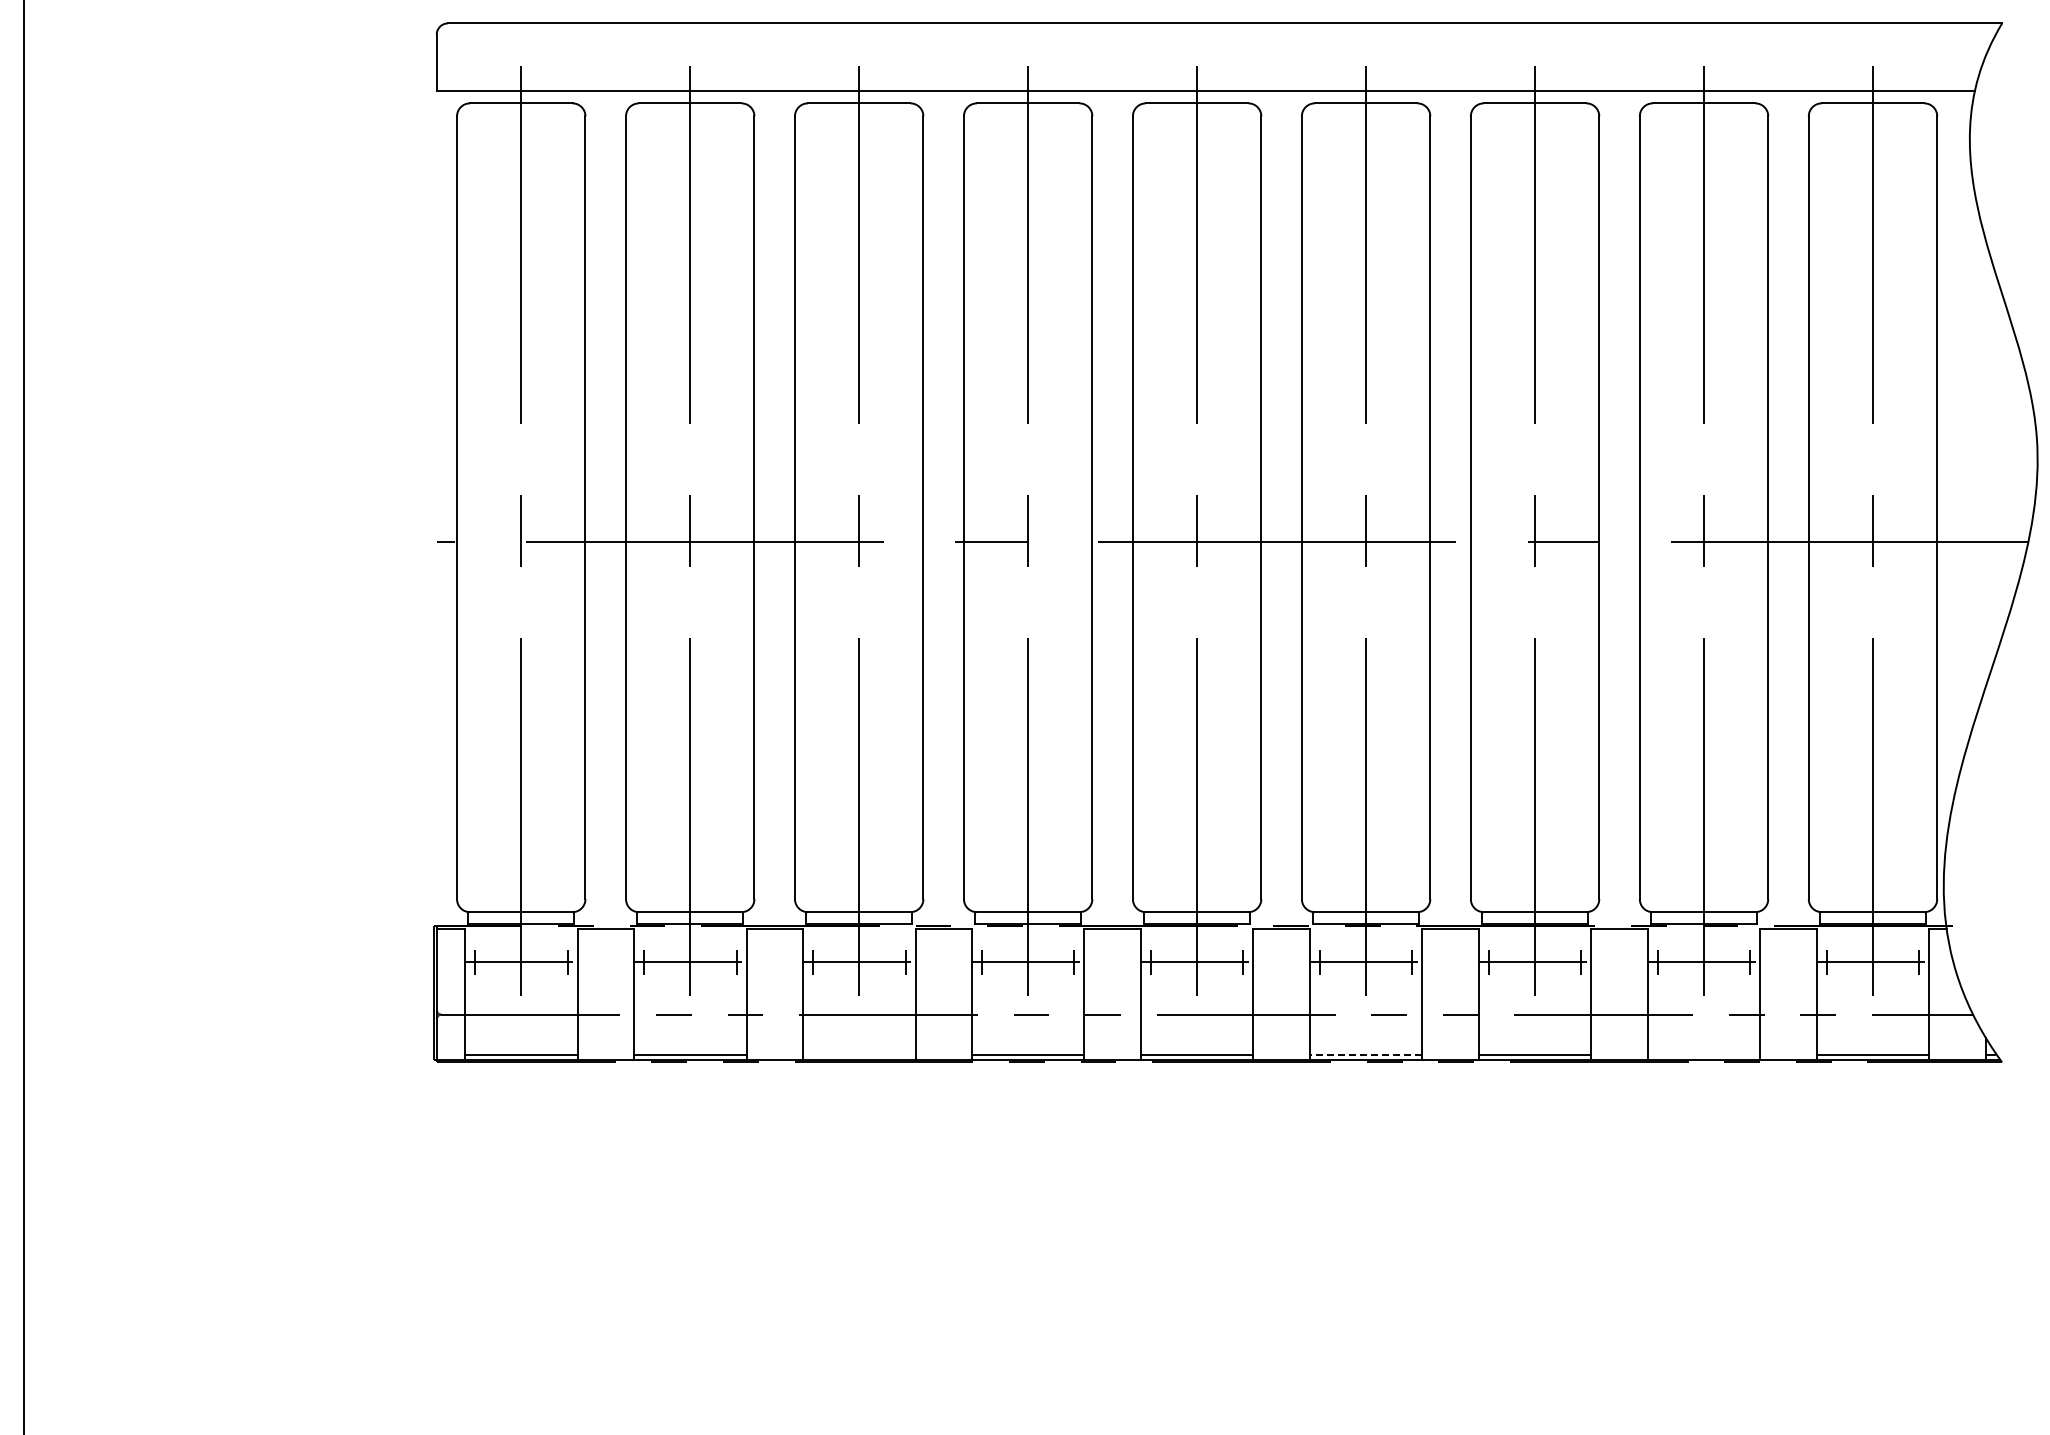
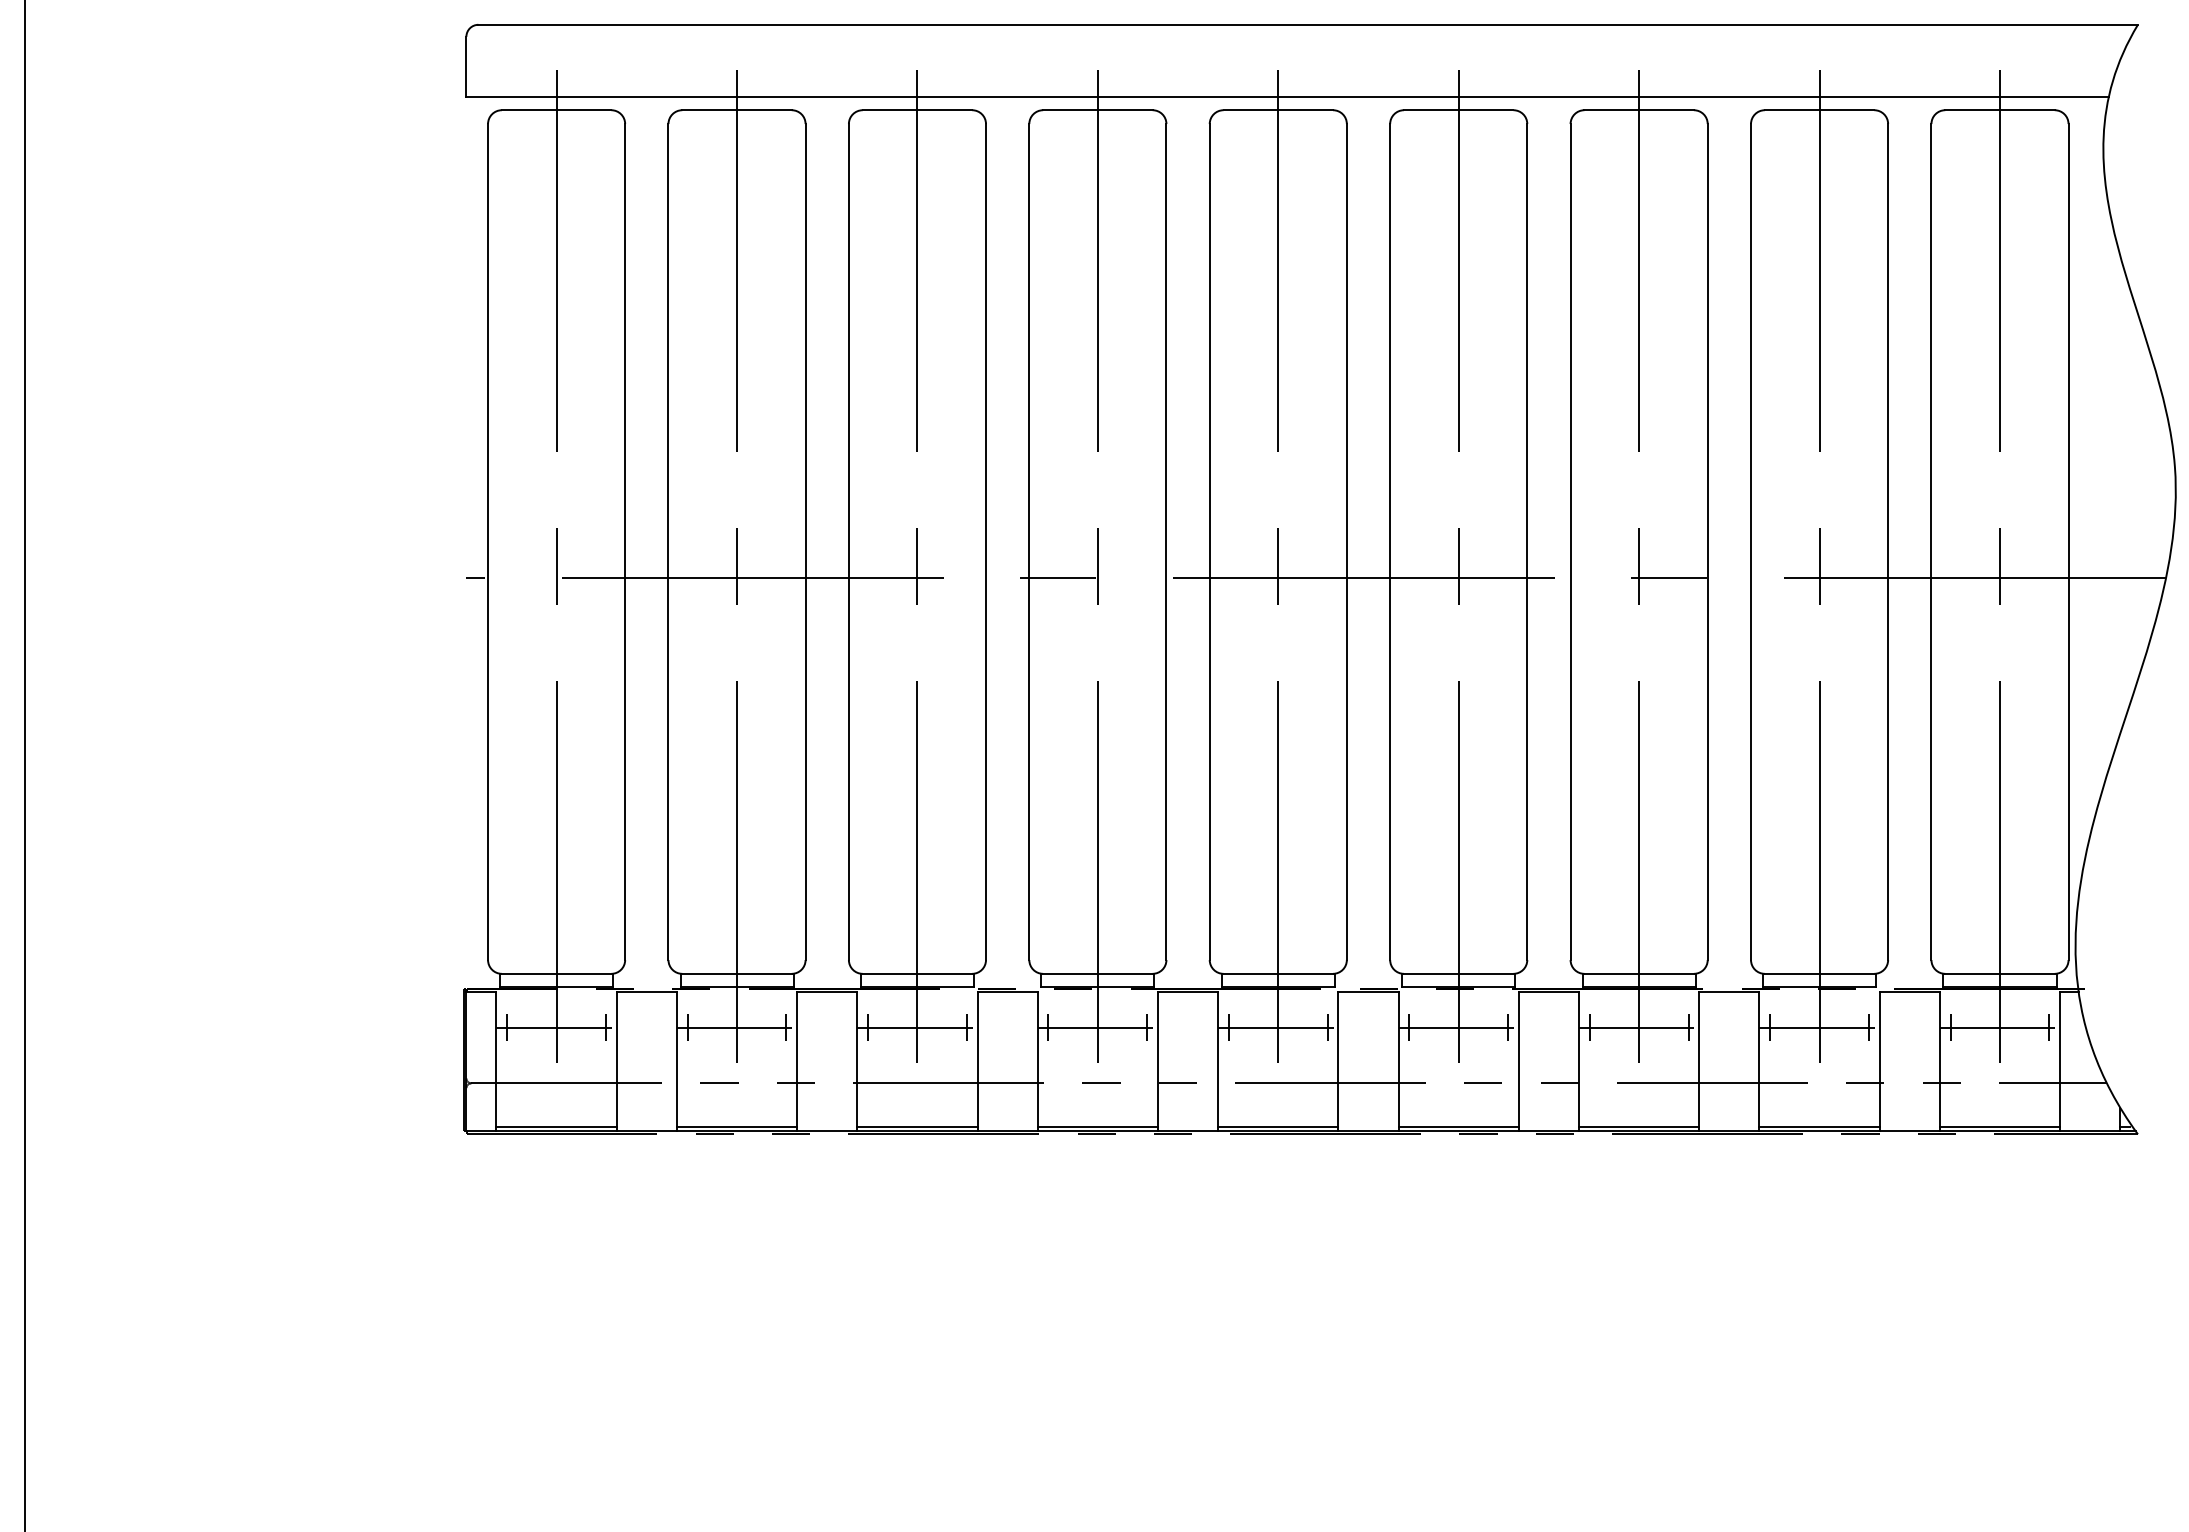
line: (858, 1055) -> (916, 1126), added
line: (1365, 1055) -> (1458, 1126), dashed -> solid
line: (1703, 1055) -> (1819, 1126), added

